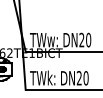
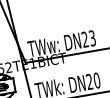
text: (88, 39) -> (92, 37), DN20 -> DN23

